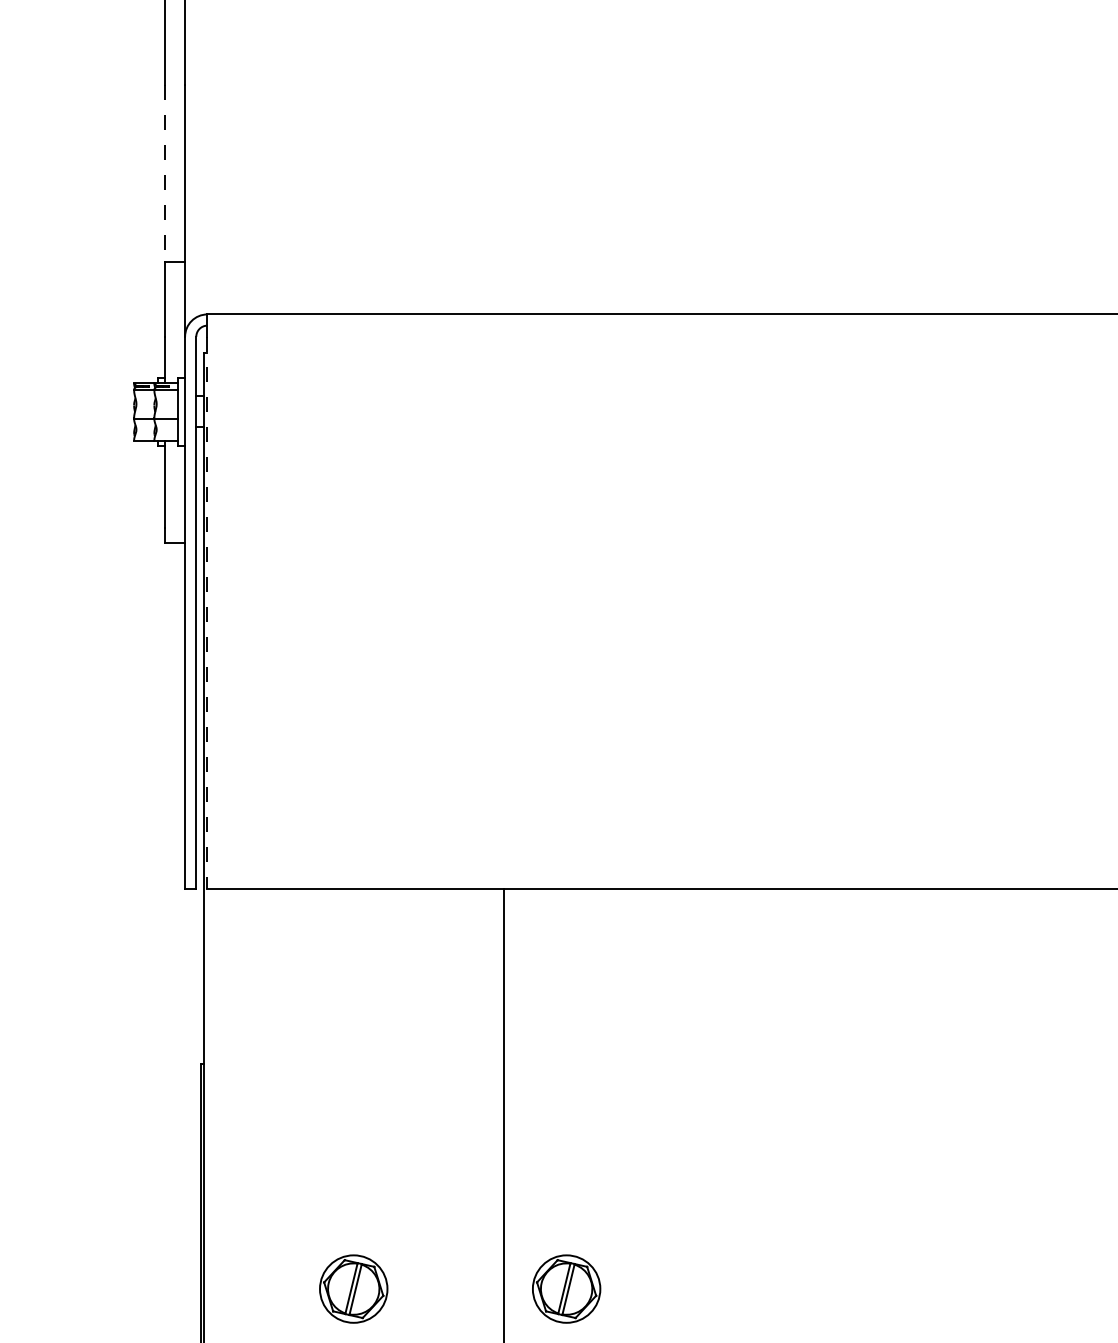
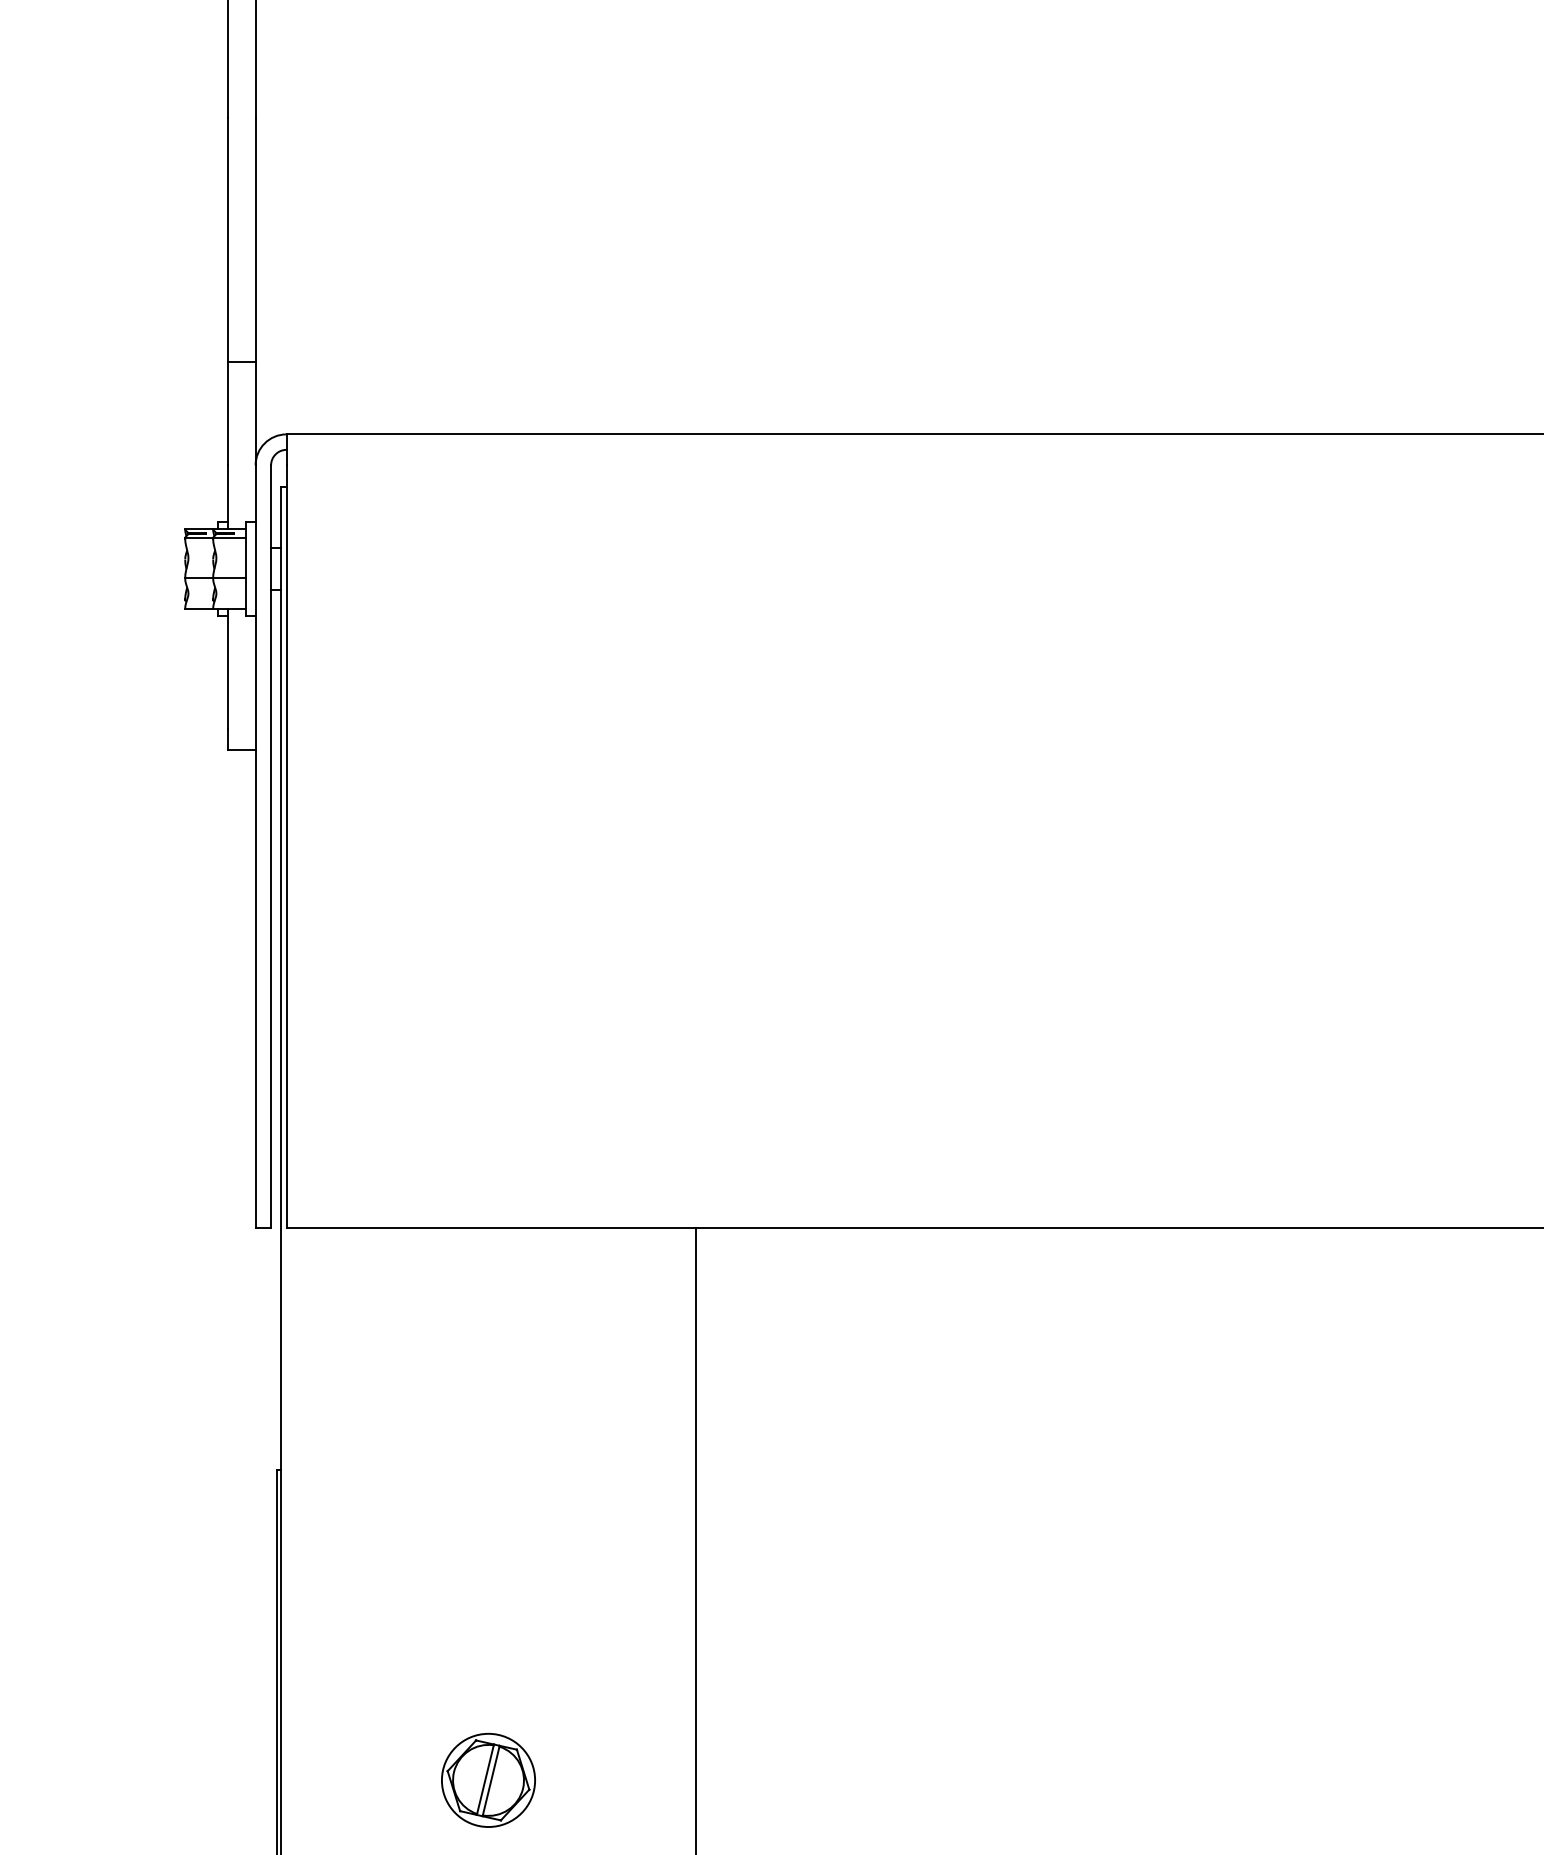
line: (164, 174) -> (227, 240), dashed -> solid
line: (207, 612) -> (286, 846), dashed -> solid
part: (566, 1288) -> (782, 1779), removed

